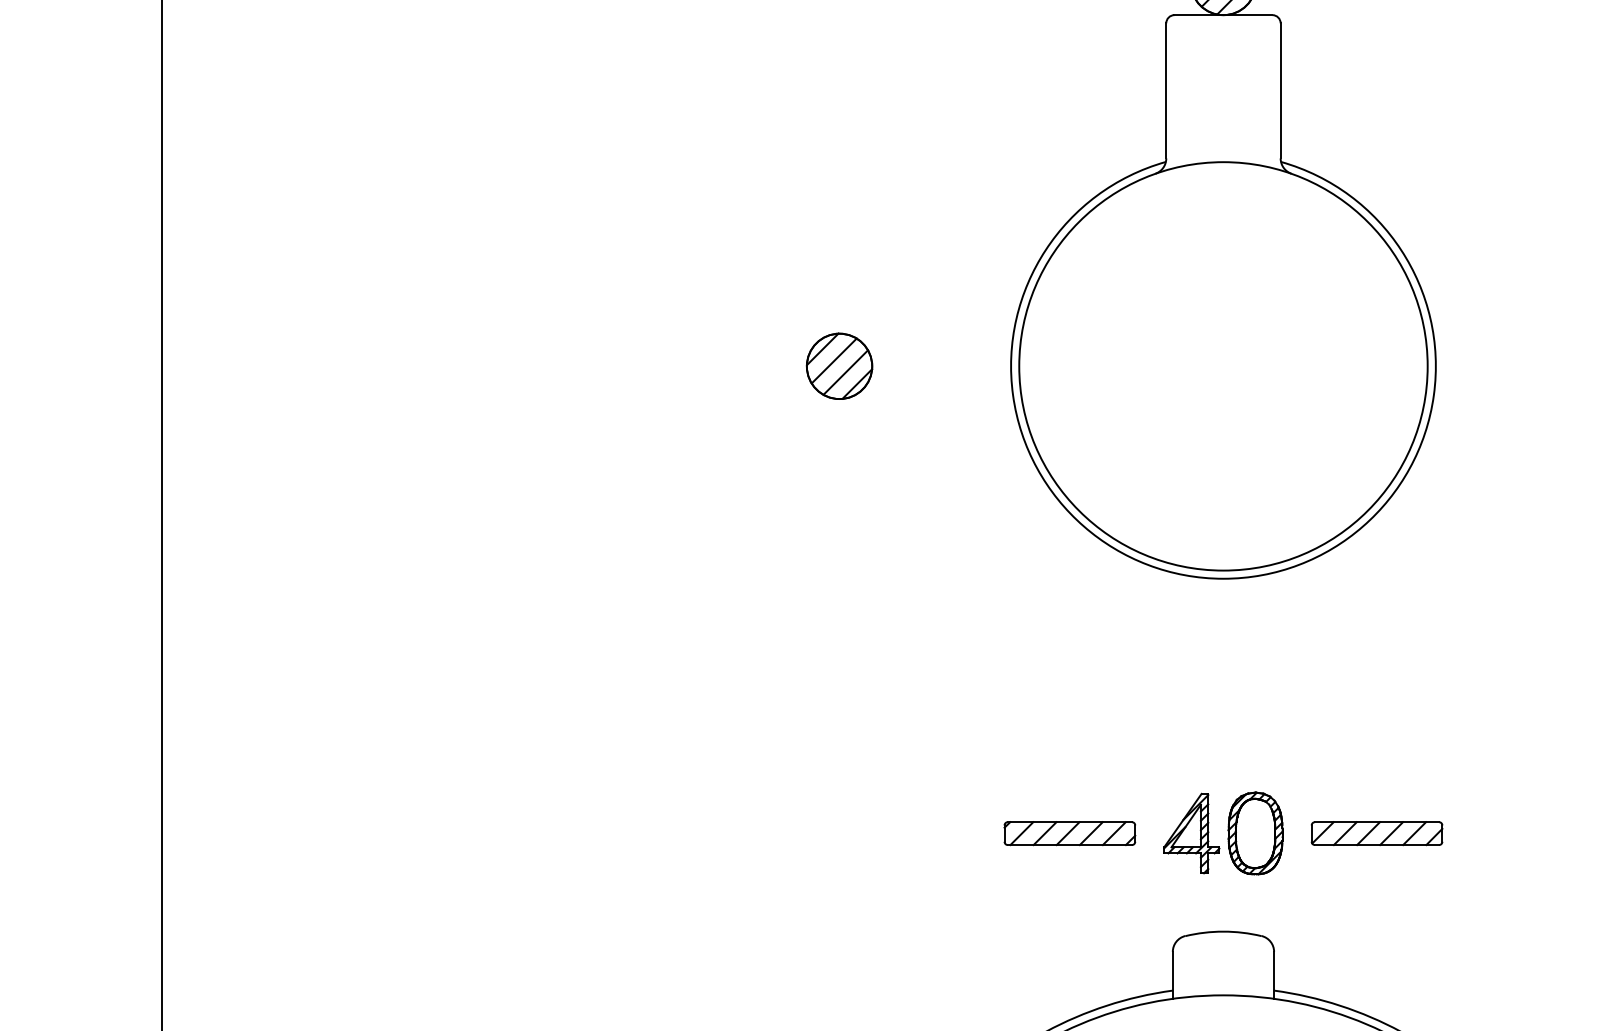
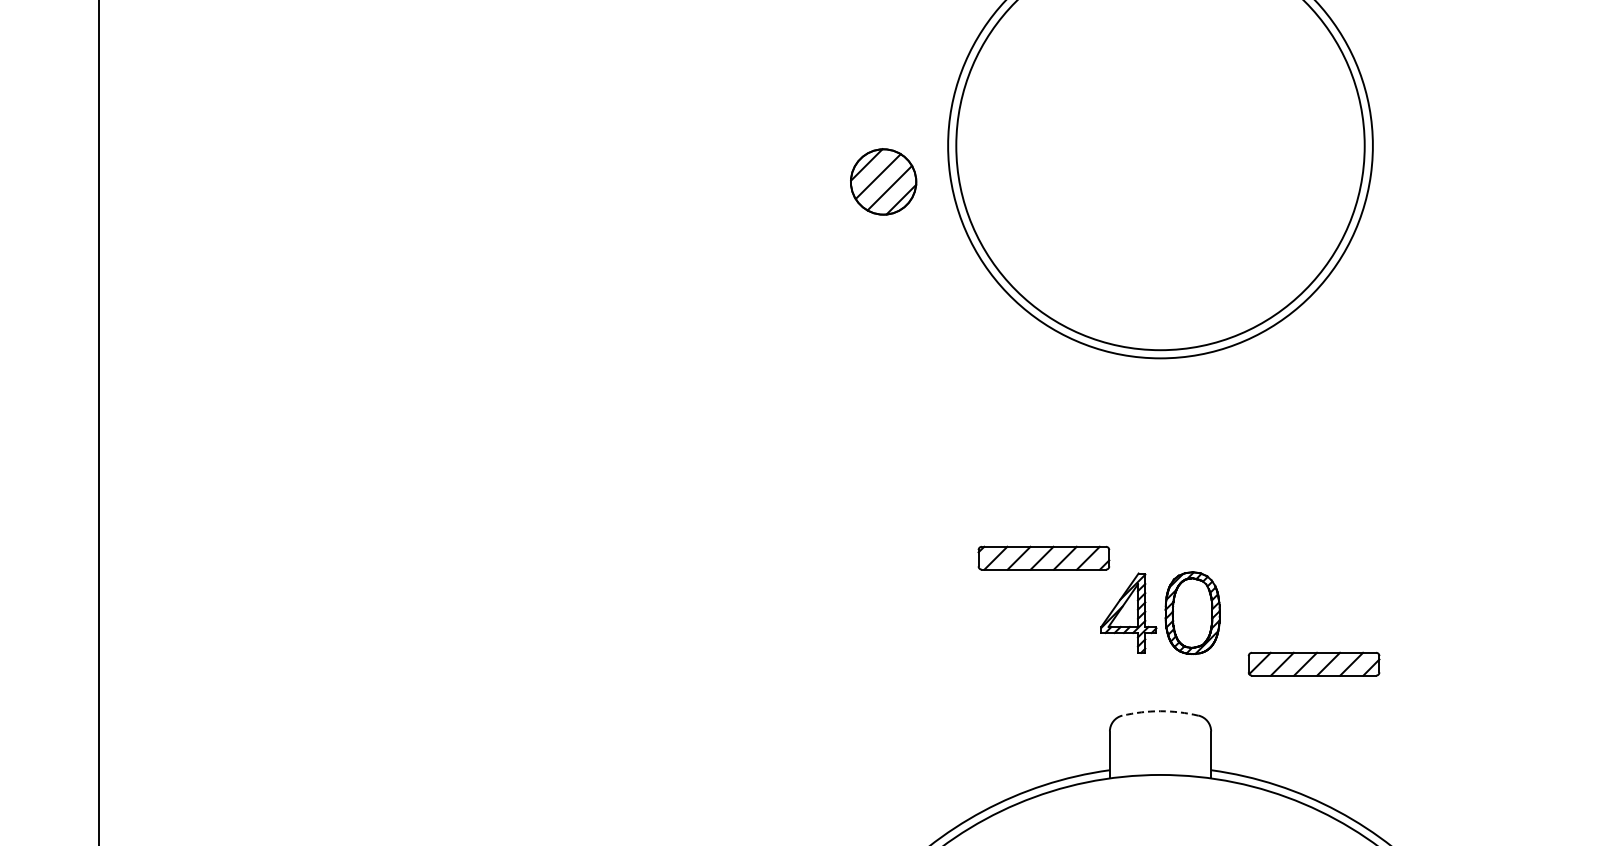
part: (839, 365) -> (883, 181), moved
part: (1069, 833) -> (1043, 558), moved
part: (1376, 833) -> (1313, 664), moved
arc: (1223, 931) -> (1160, 711), solid -> dashed

